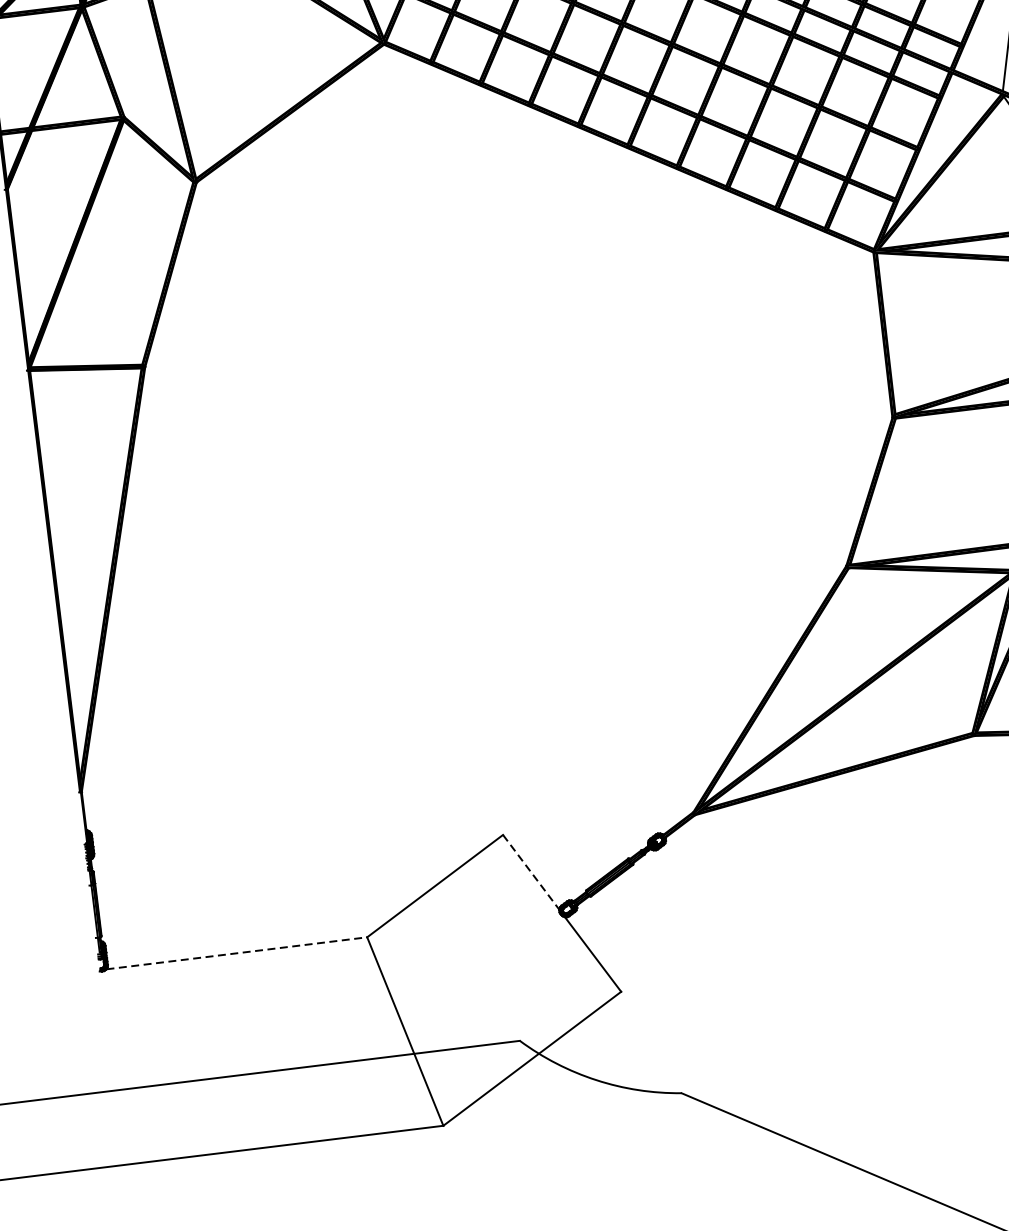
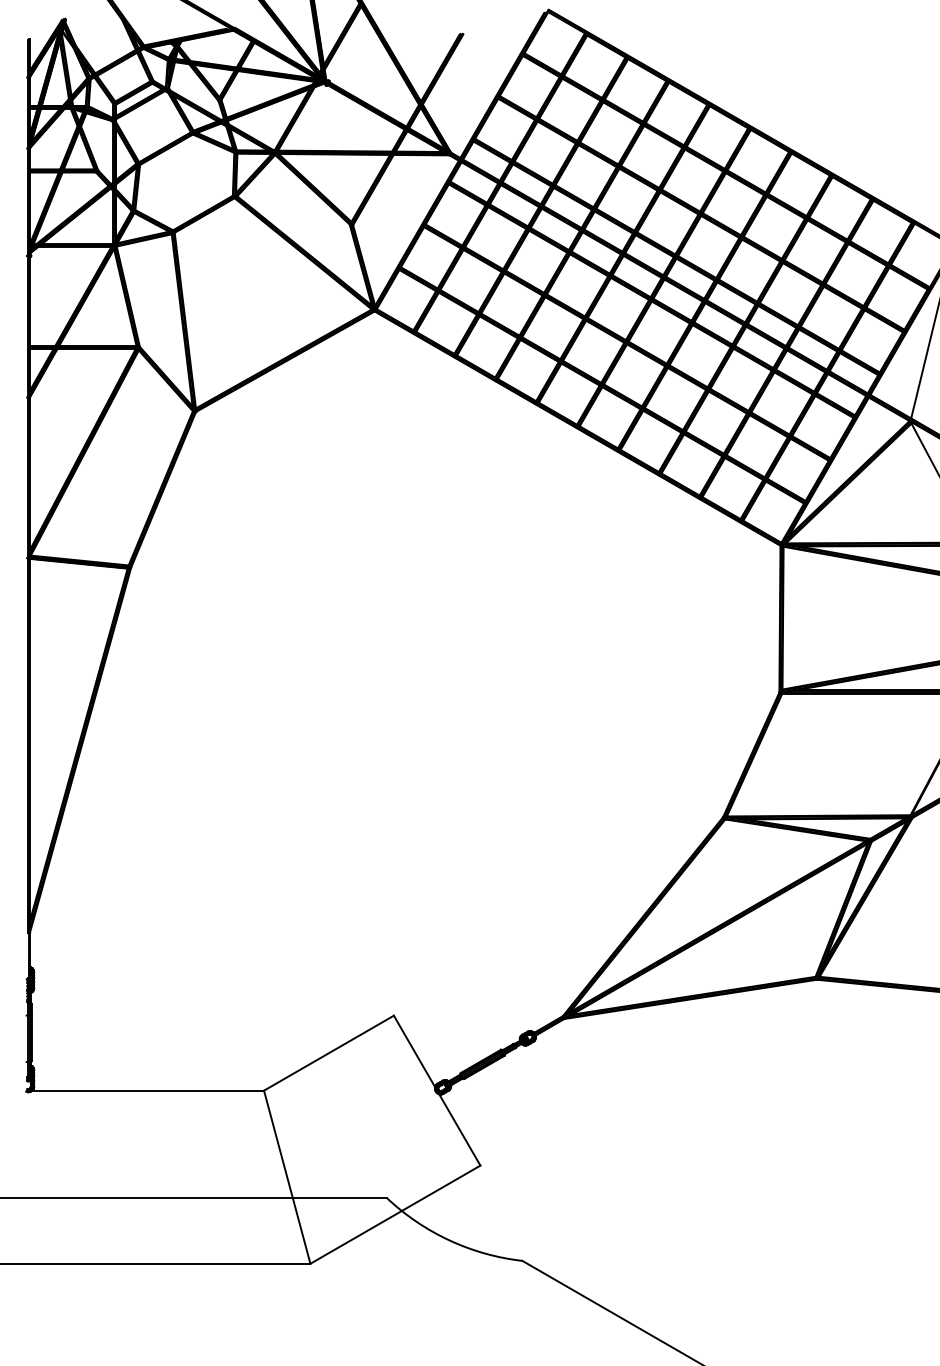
line: (531, 872) -> (414, 1051), dashed -> solid
line: (237, 953) -> (148, 1090), dashed -> solid

